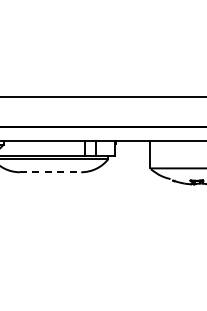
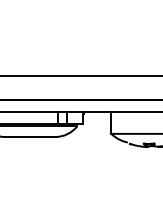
line: (50, 172) -> (30, 137), dashed -> solid

